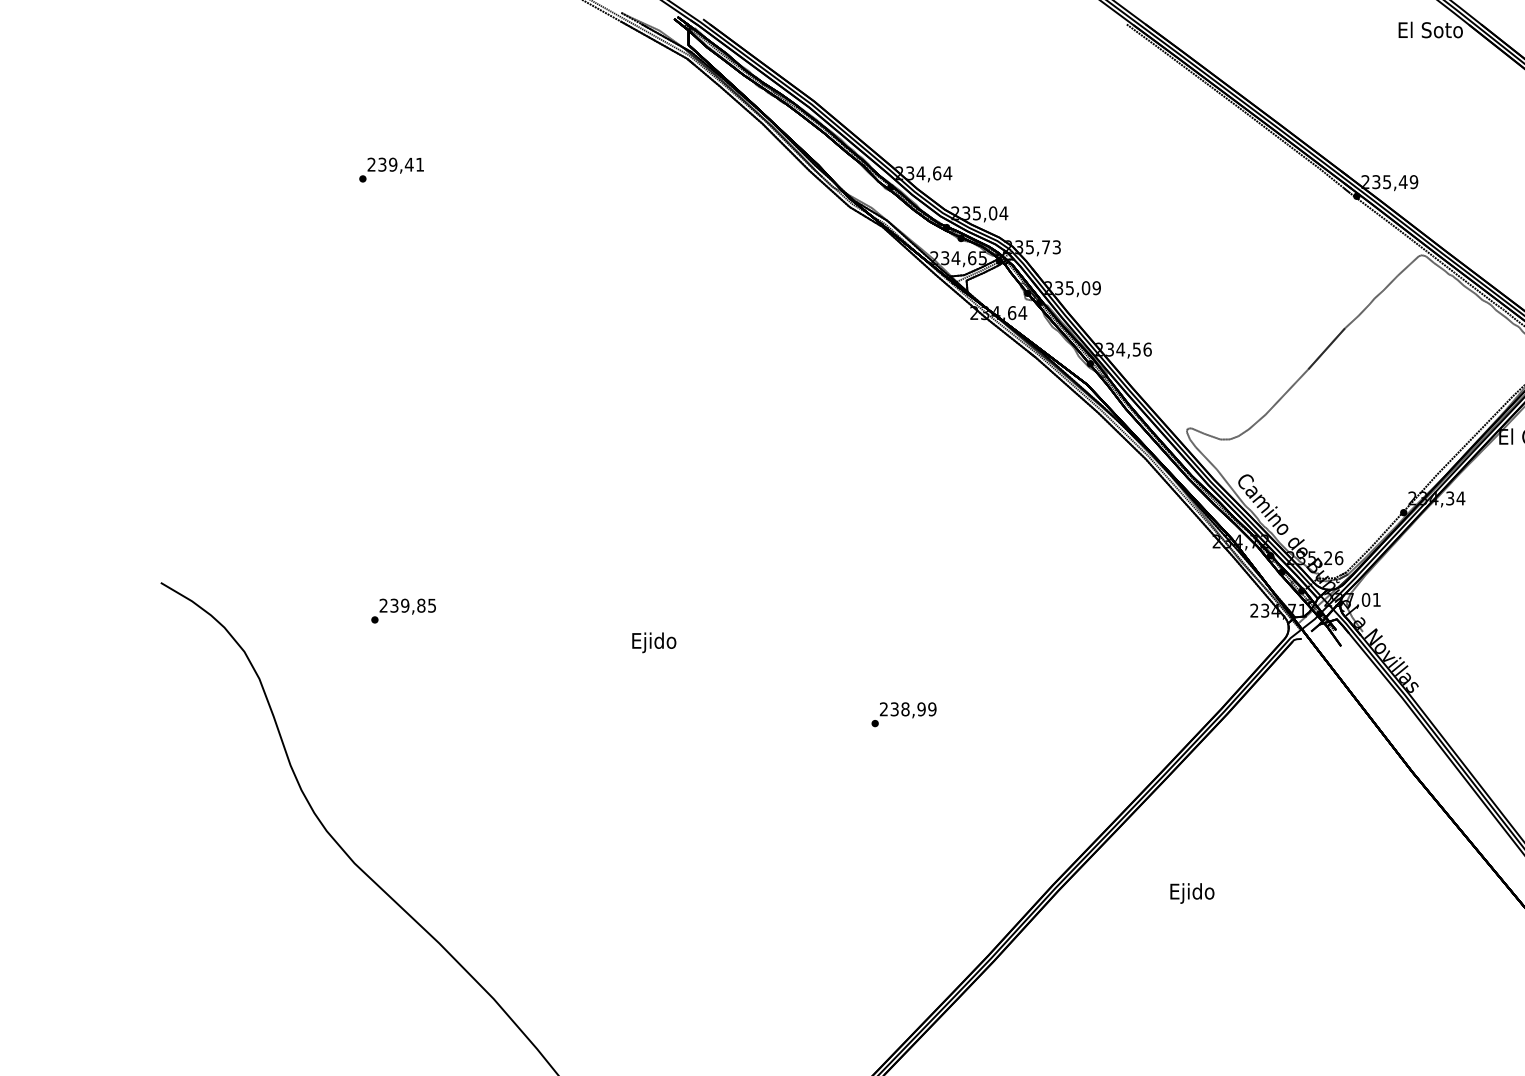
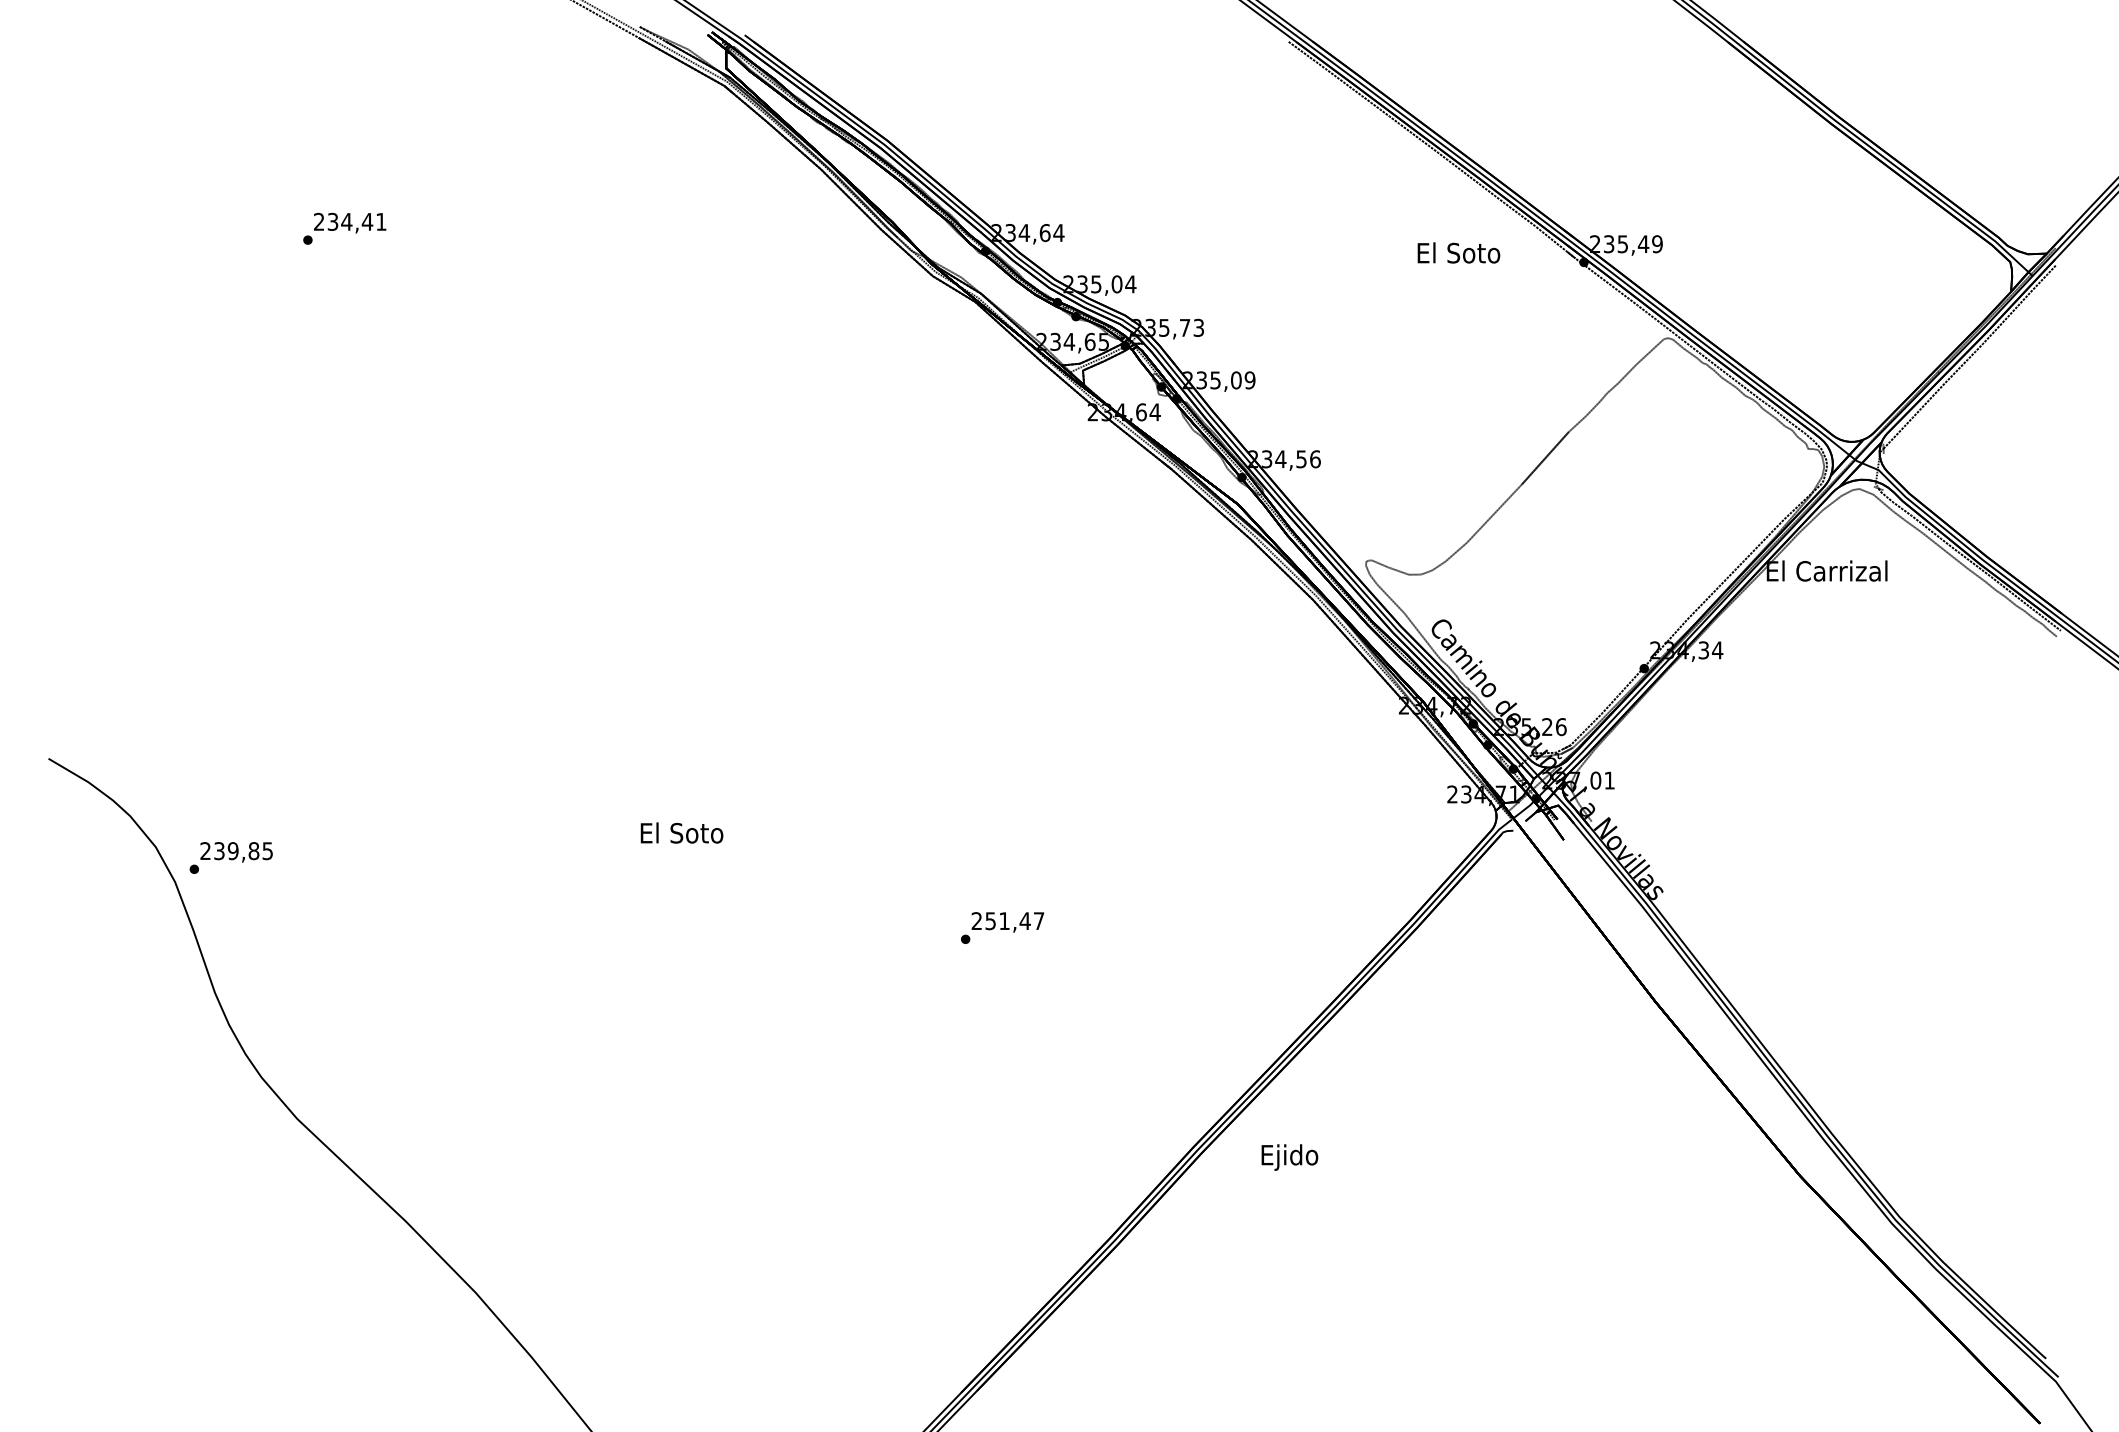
text: (1430, 29) -> (1458, 252), moved
text: (392, 164) -> (346, 221), 239,41 -> 234,41
text: (403, 610) -> (230, 857), moved
text: (653, 642) -> (681, 835), Ejido -> El Soto
text: (914, 709) -> (1015, 921), 238,99 -> 251,47
text: (1192, 893) -> (1289, 1157), moved

